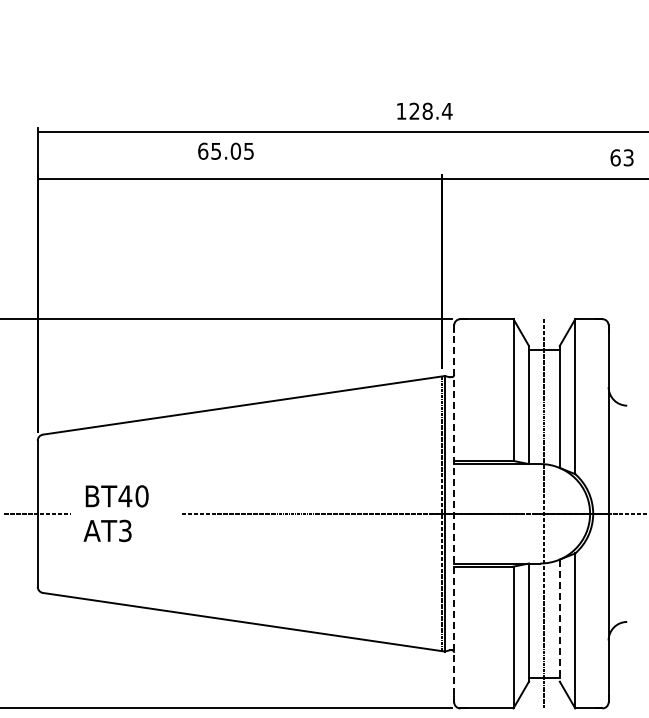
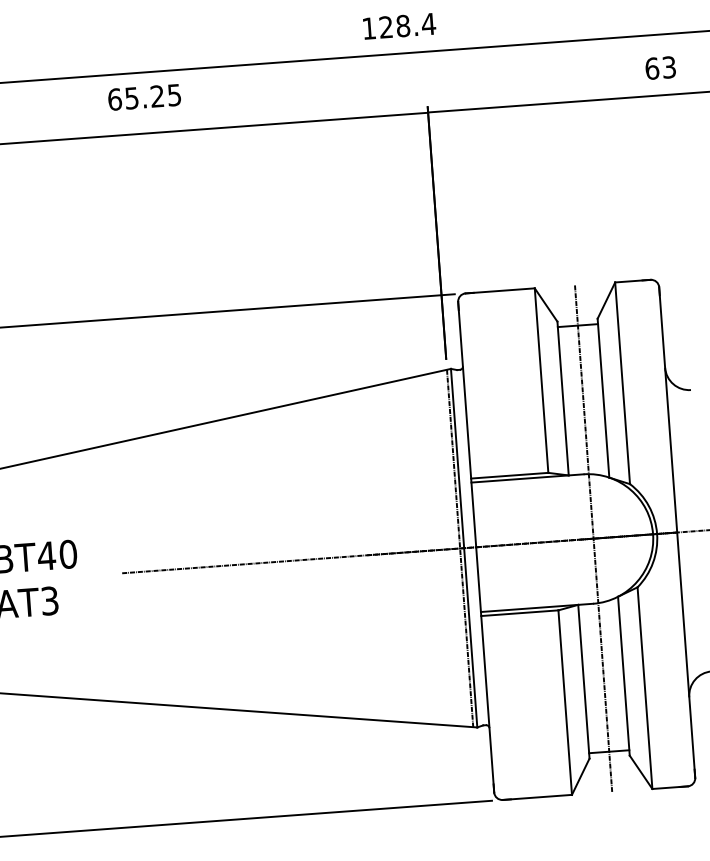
text: (235, 150) -> (156, 95), 65.05 -> 65.25
line: (454, 514) -> (476, 548), dashed -> solid
line: (559, 621) -> (623, 677), dashed -> solid

